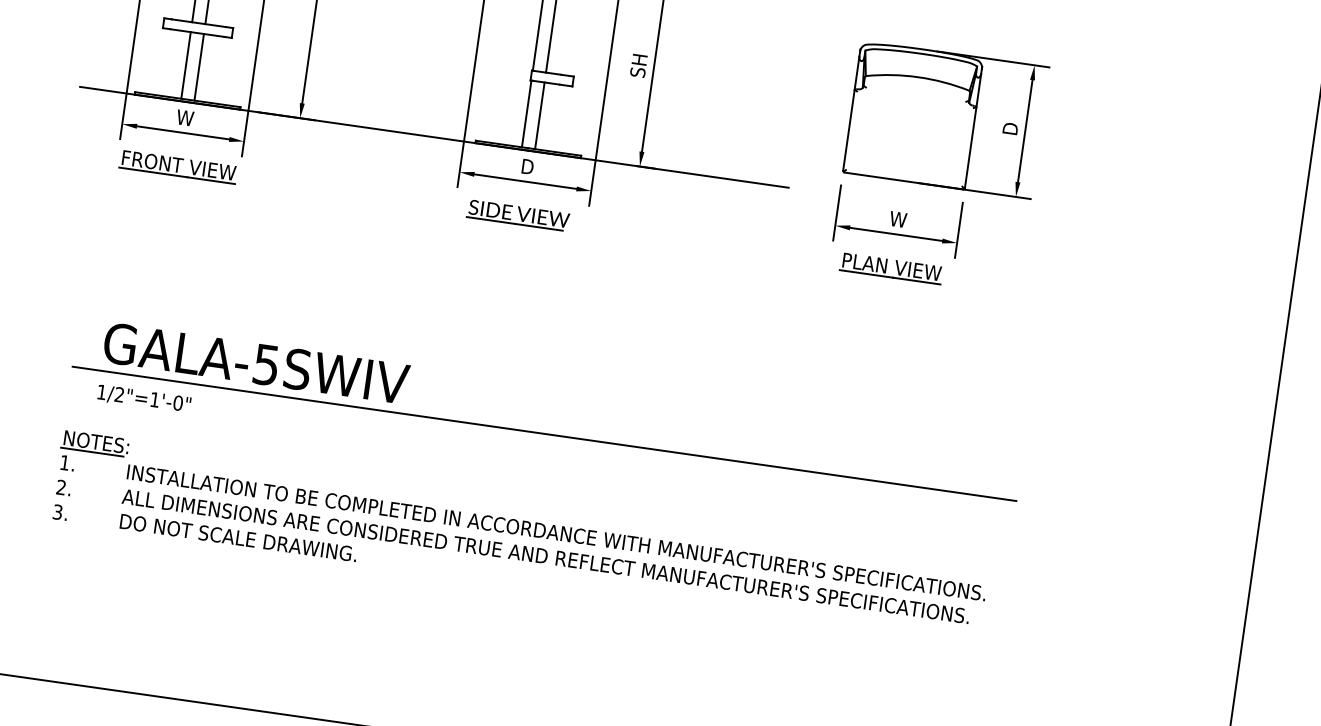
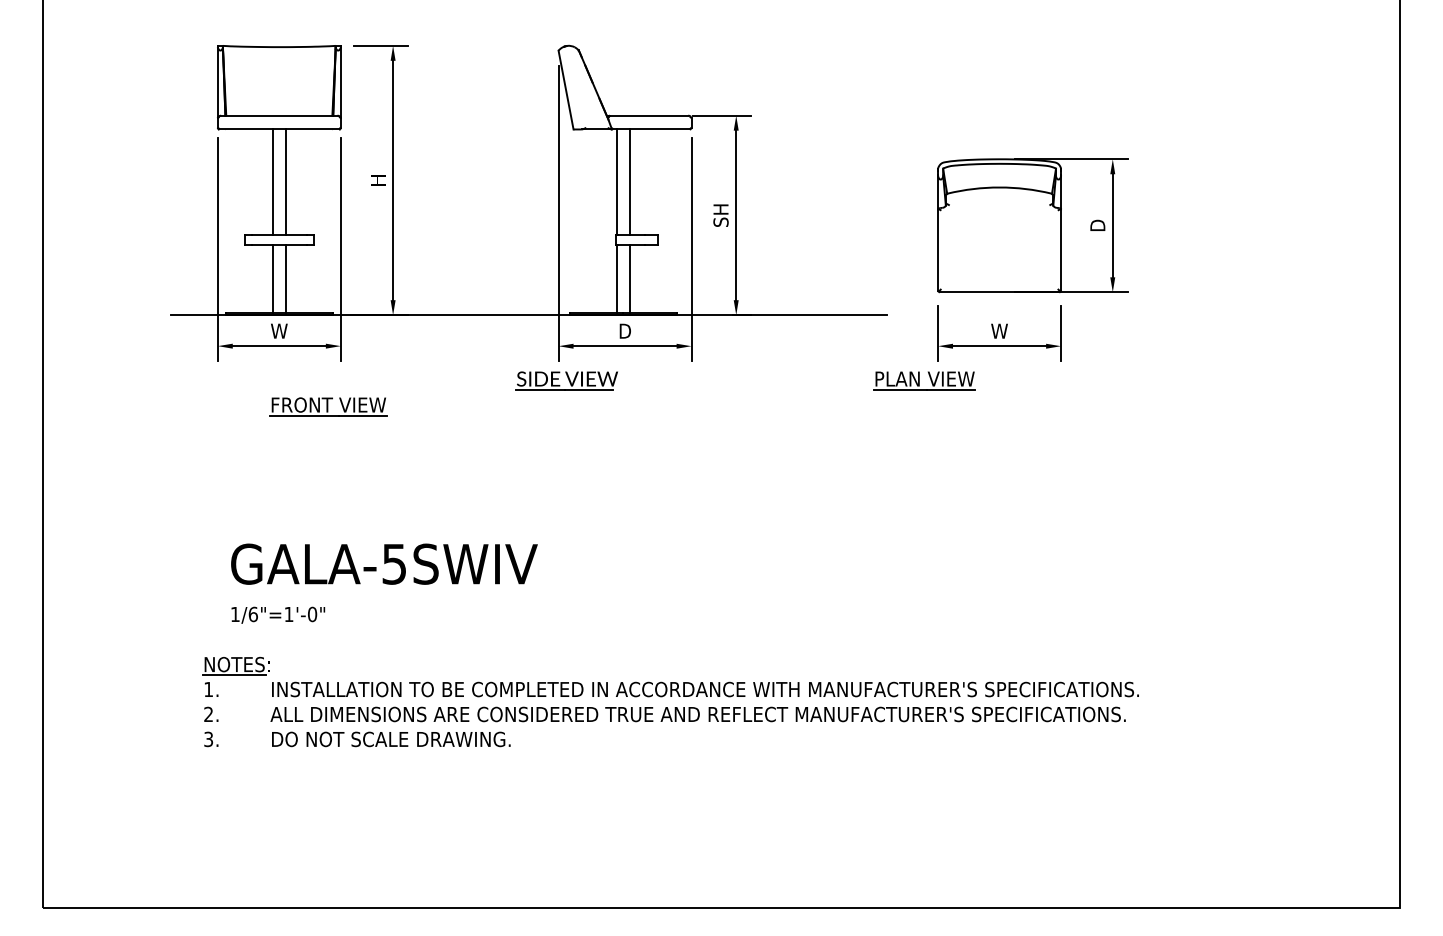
part: (178, 166) -> (328, 406), moved
part: (518, 215) -> (566, 380), moved
part: (891, 268) -> (924, 380), moved
text: (118, 394) -> (252, 614), 1/2"=1'-0" -> 1/6"=1'-0"
line: (544, 434) -> (679, 593), removed

